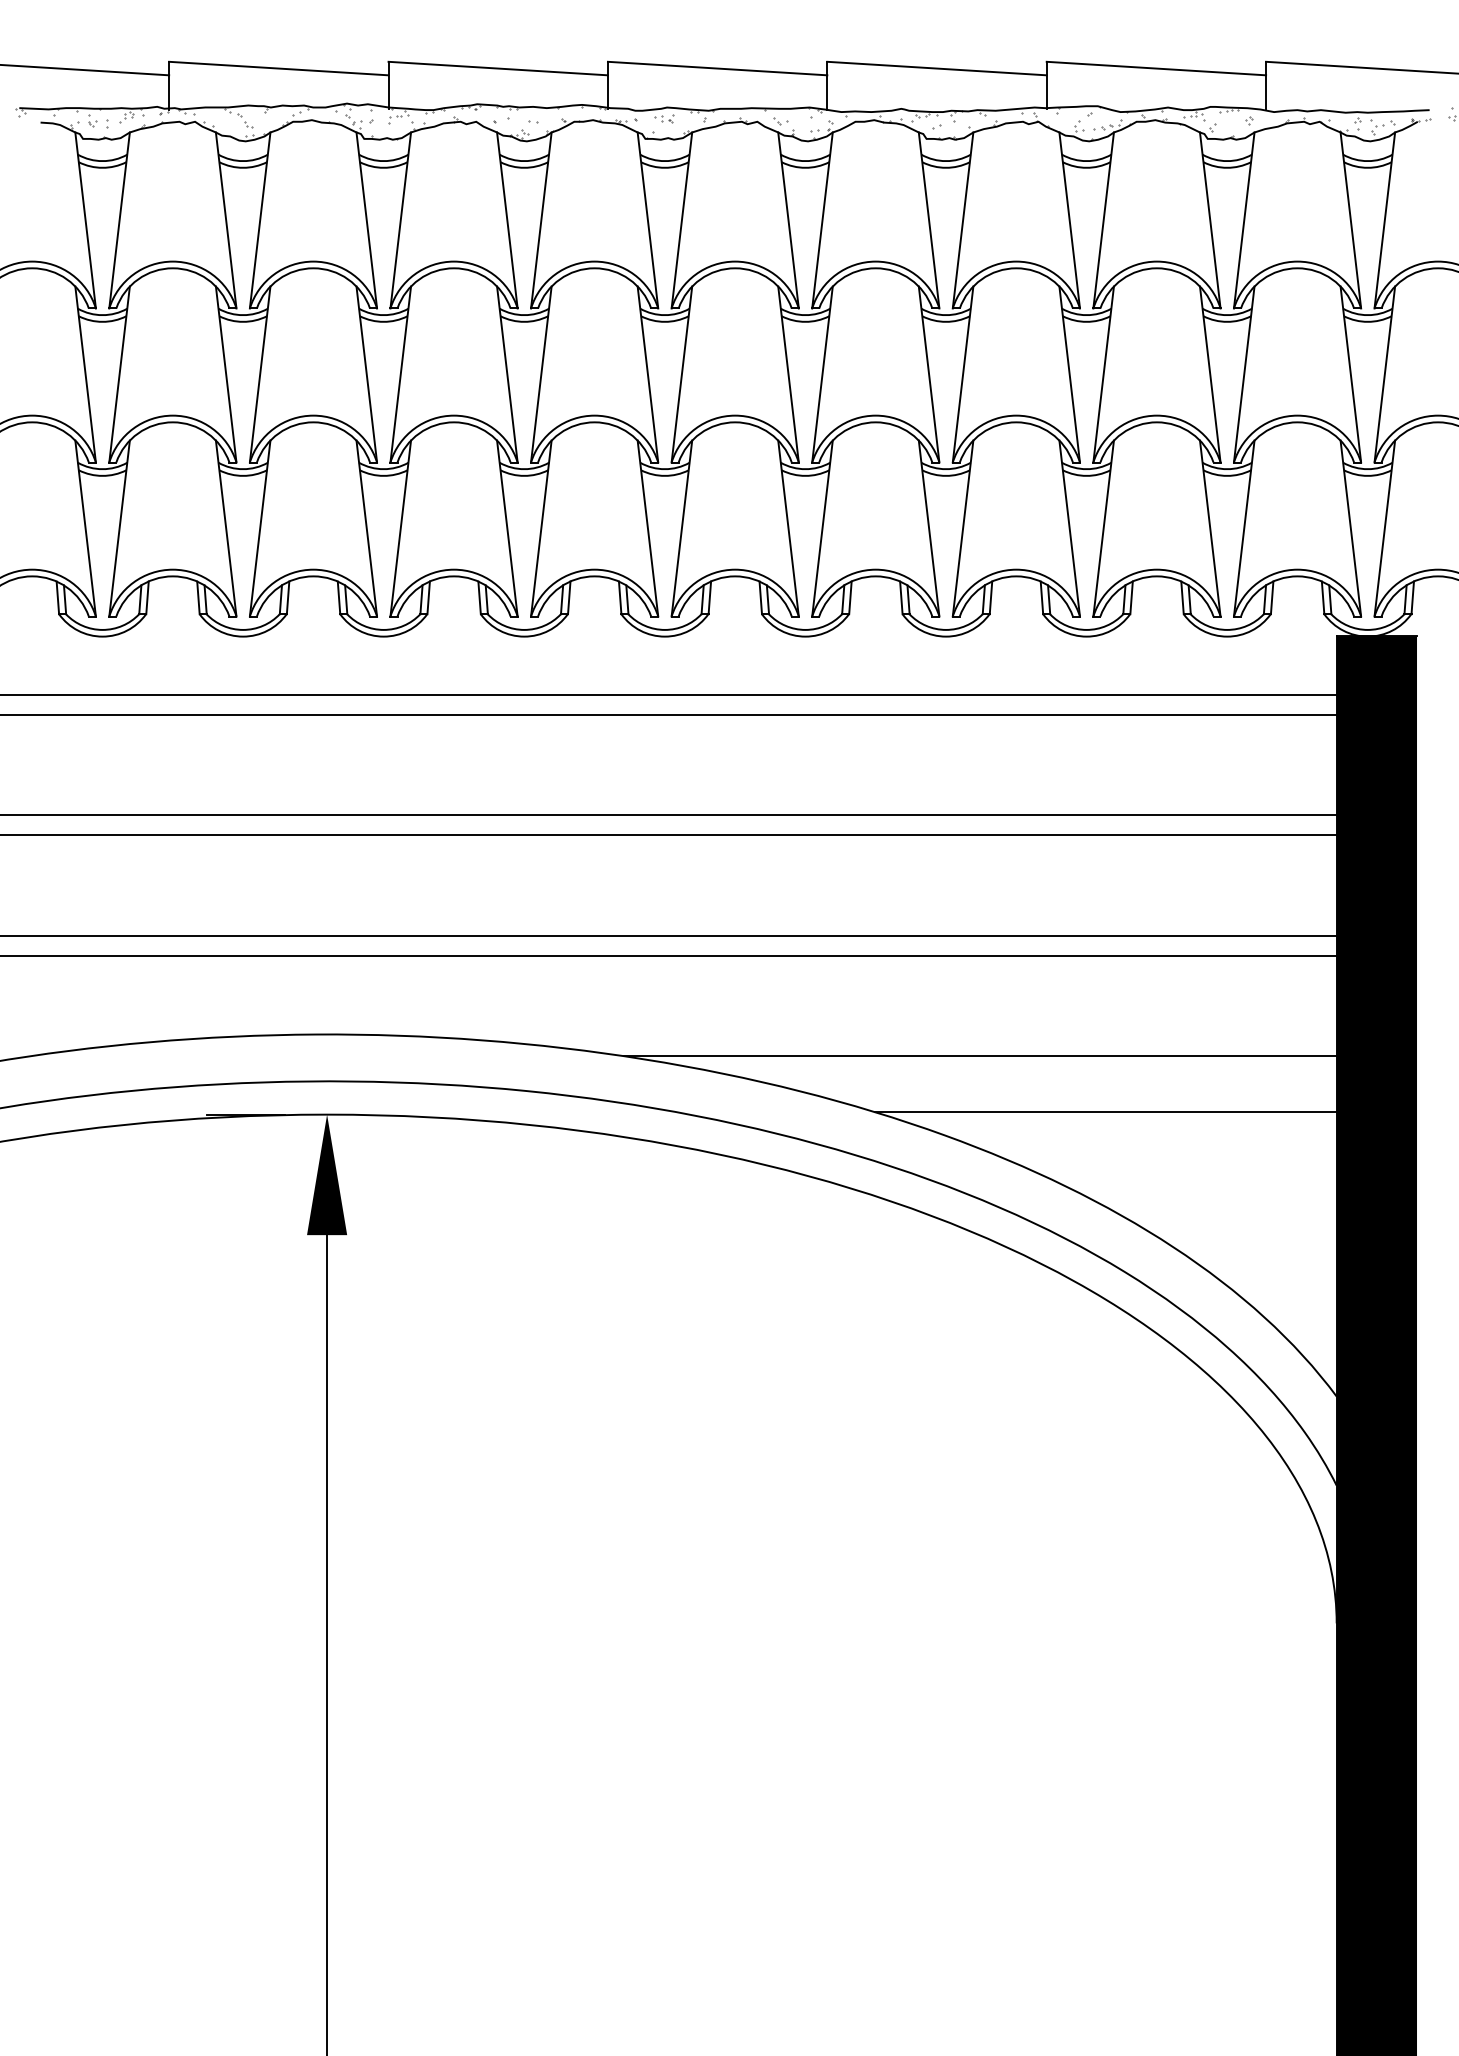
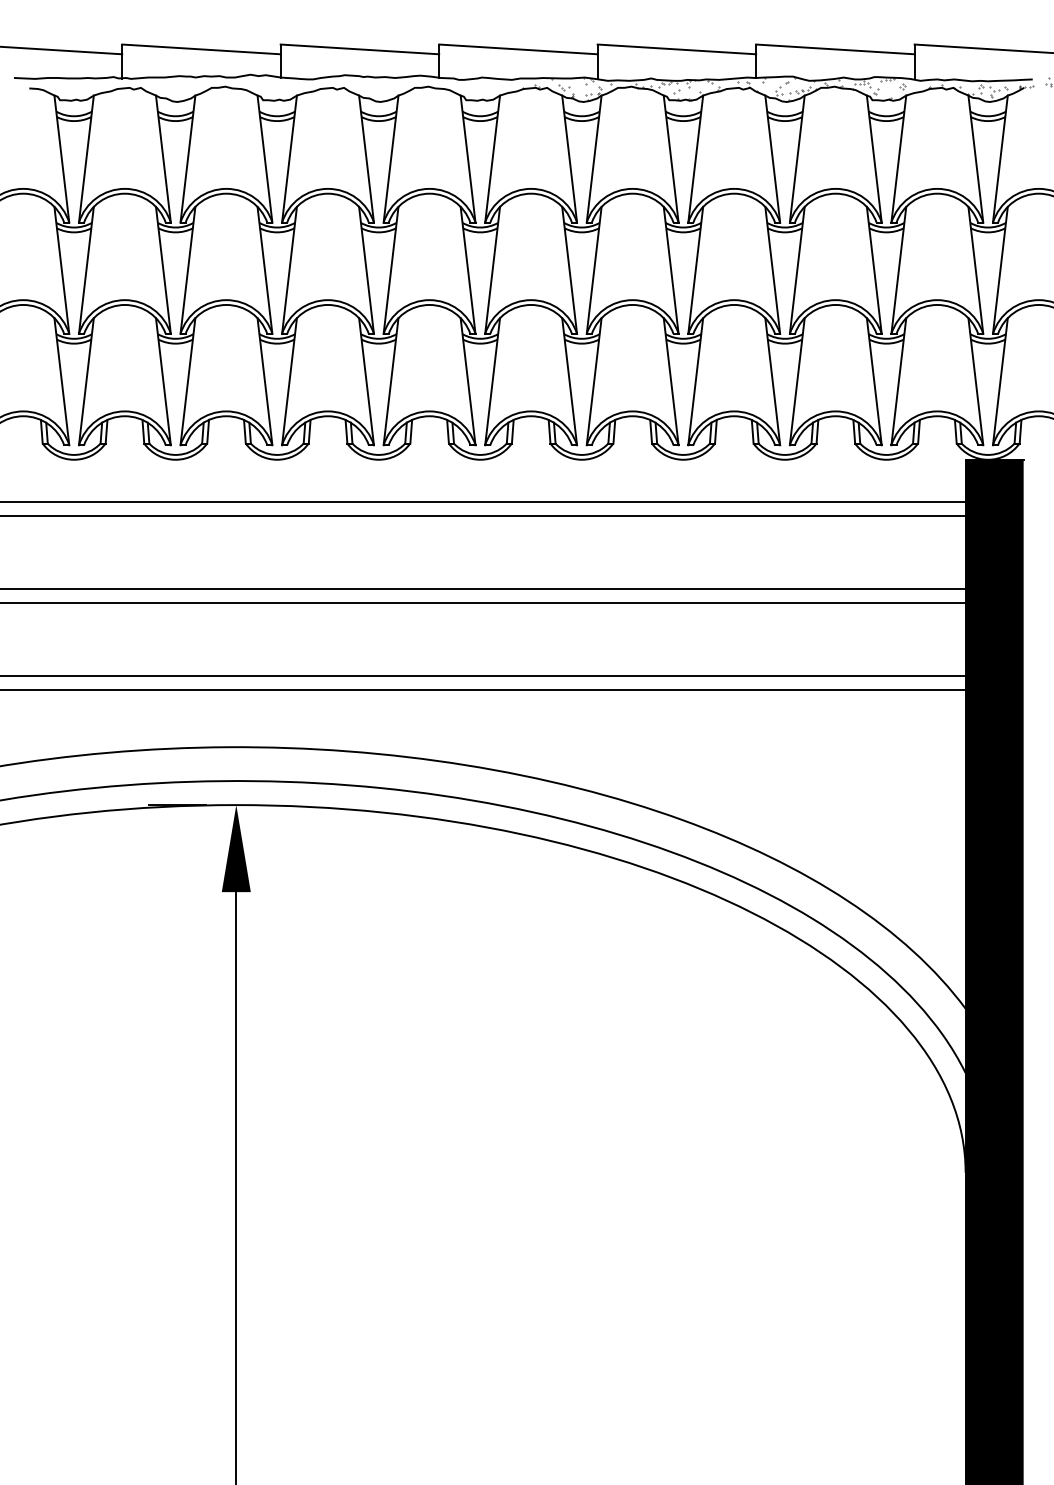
hatch: (363, 121) -> (262, 87), removed
line: (979, 1055) -> (707, 762), removed
line: (1105, 1112) -> (798, 803), removed

